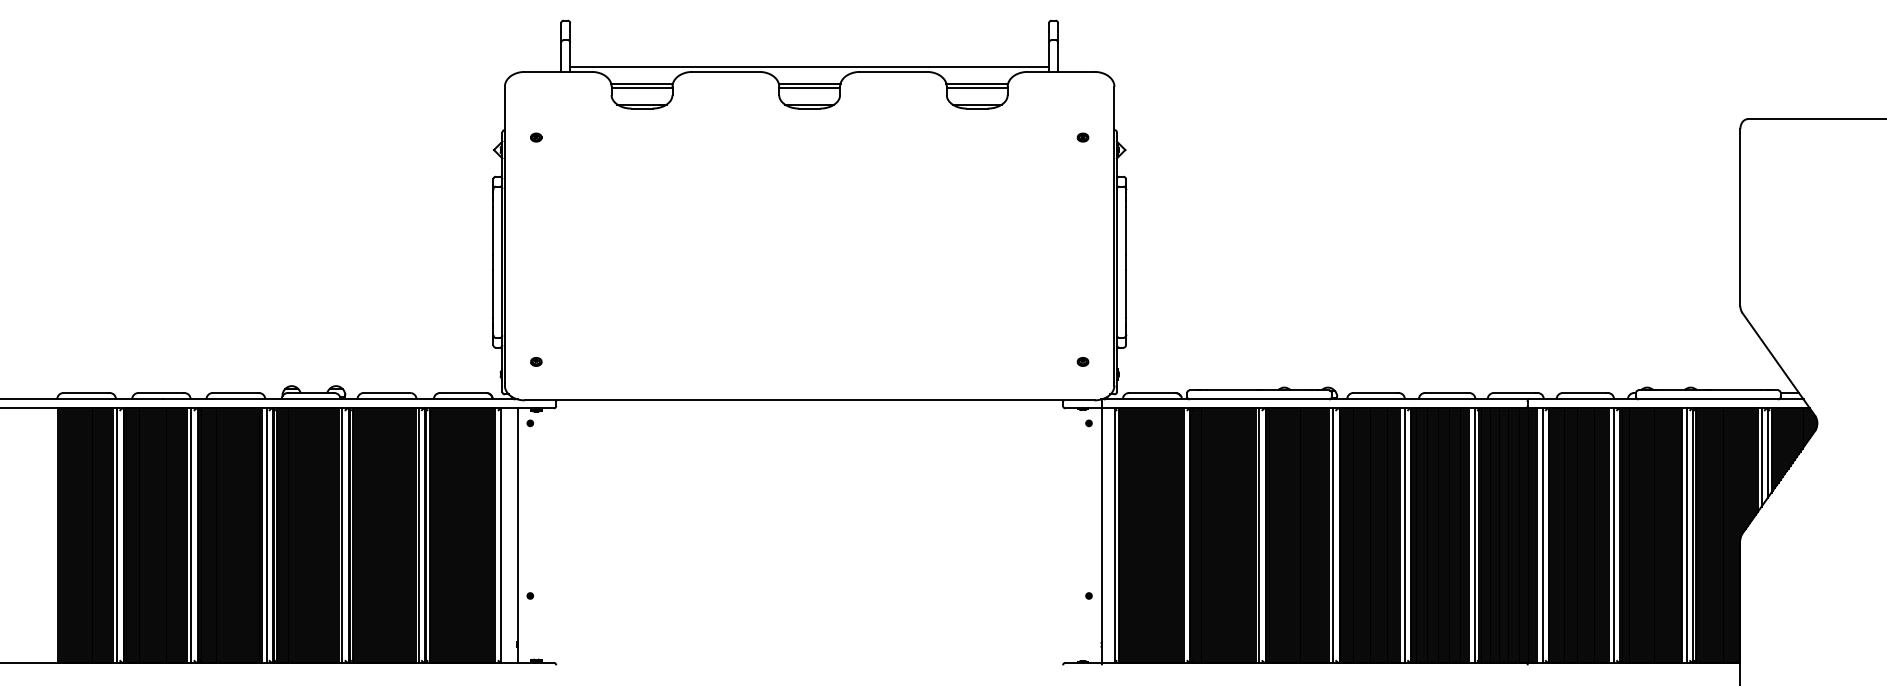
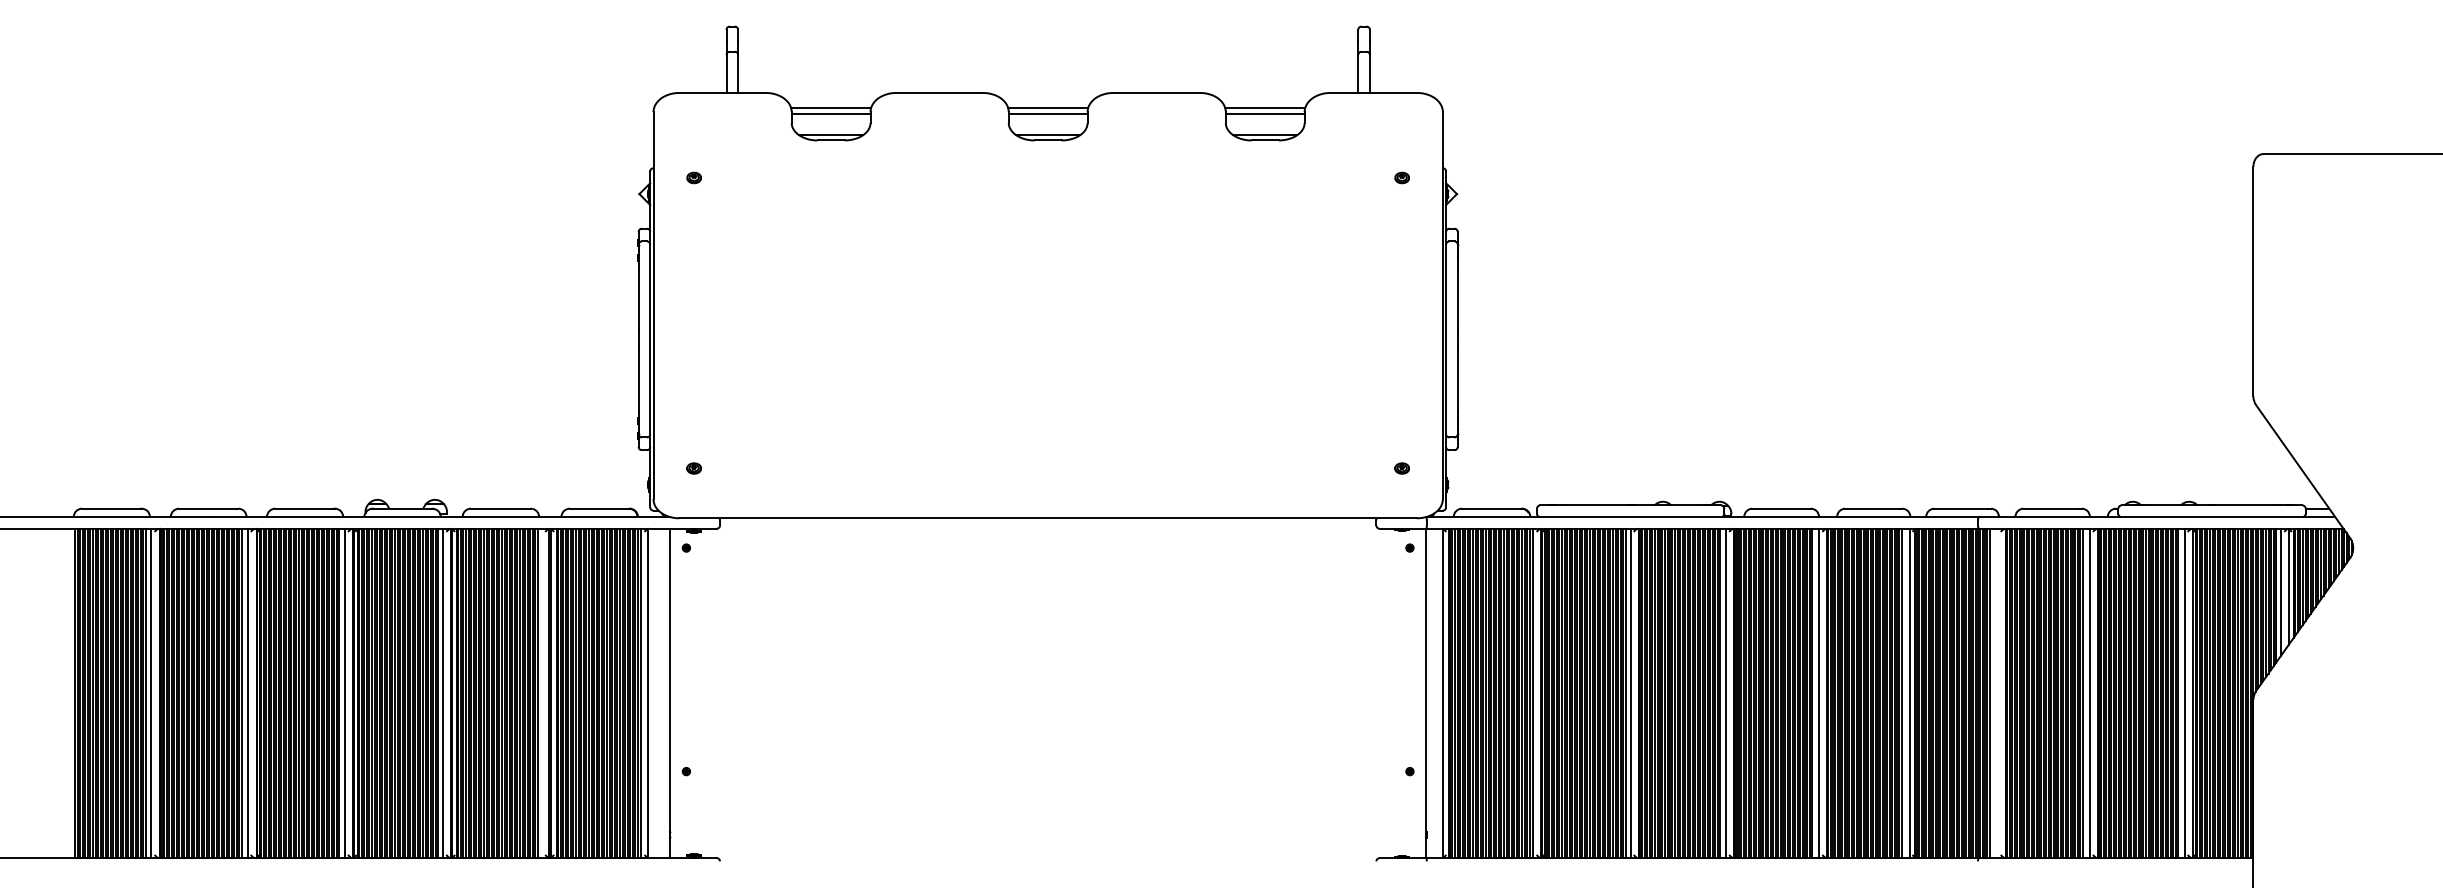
line: (809, 66) -> (1048, 86), removed
line: (418, 535) -> (541, 693), removed
line: (1542, 535) -> (1997, 693), removed

